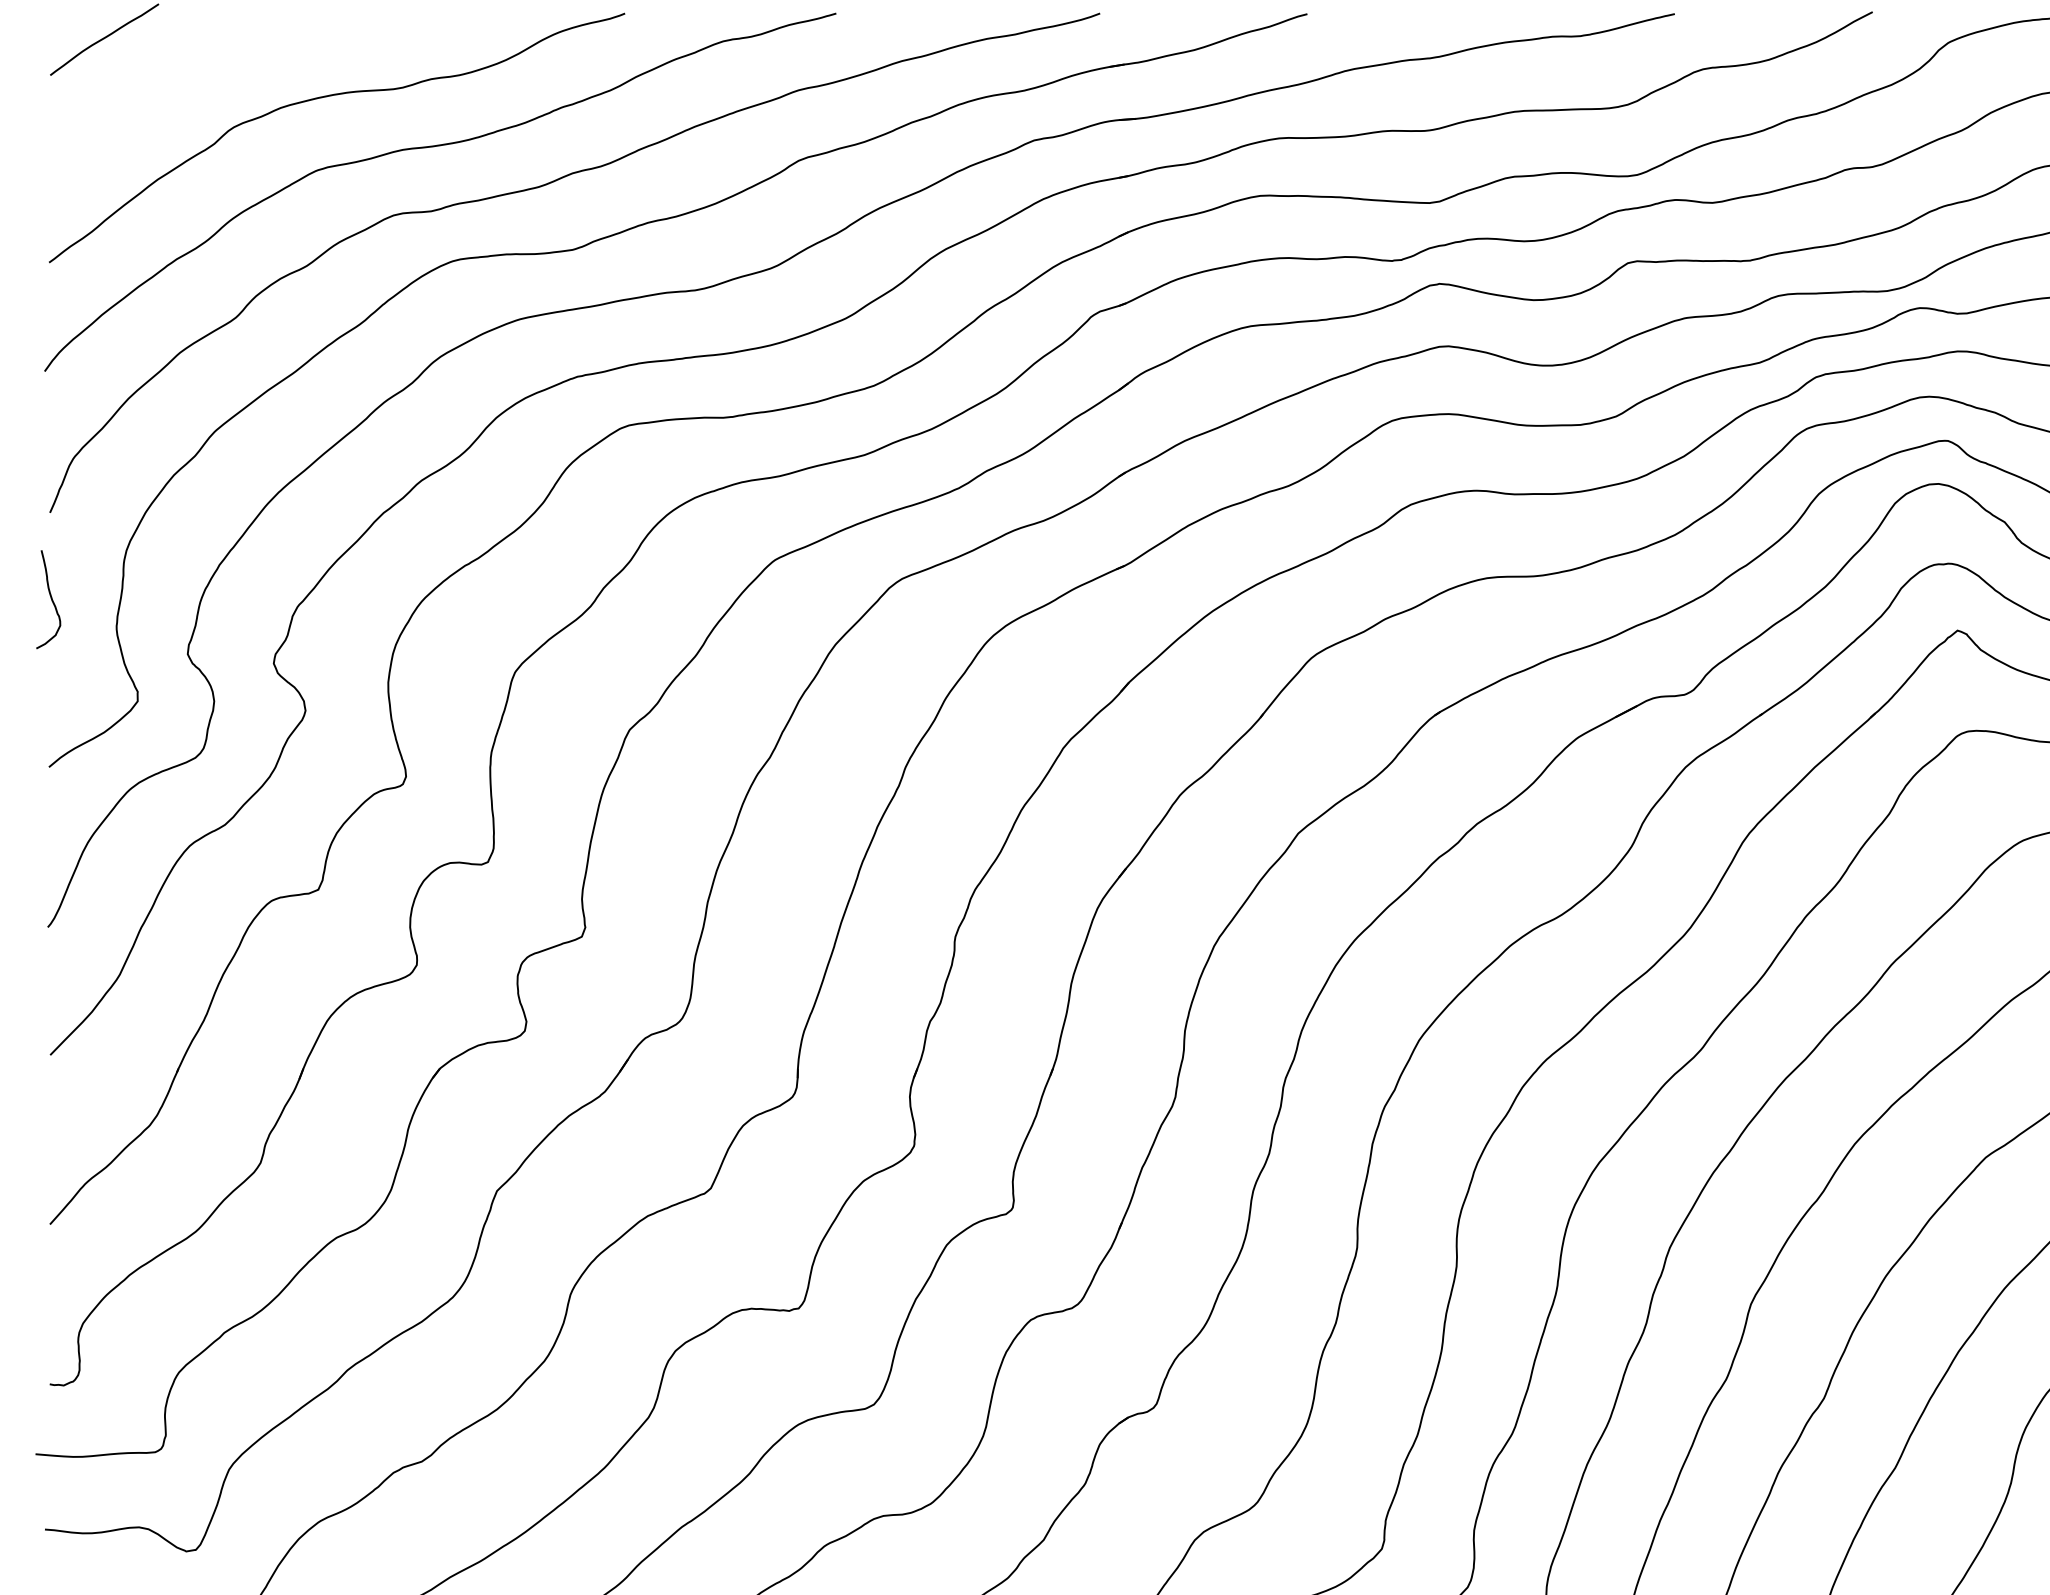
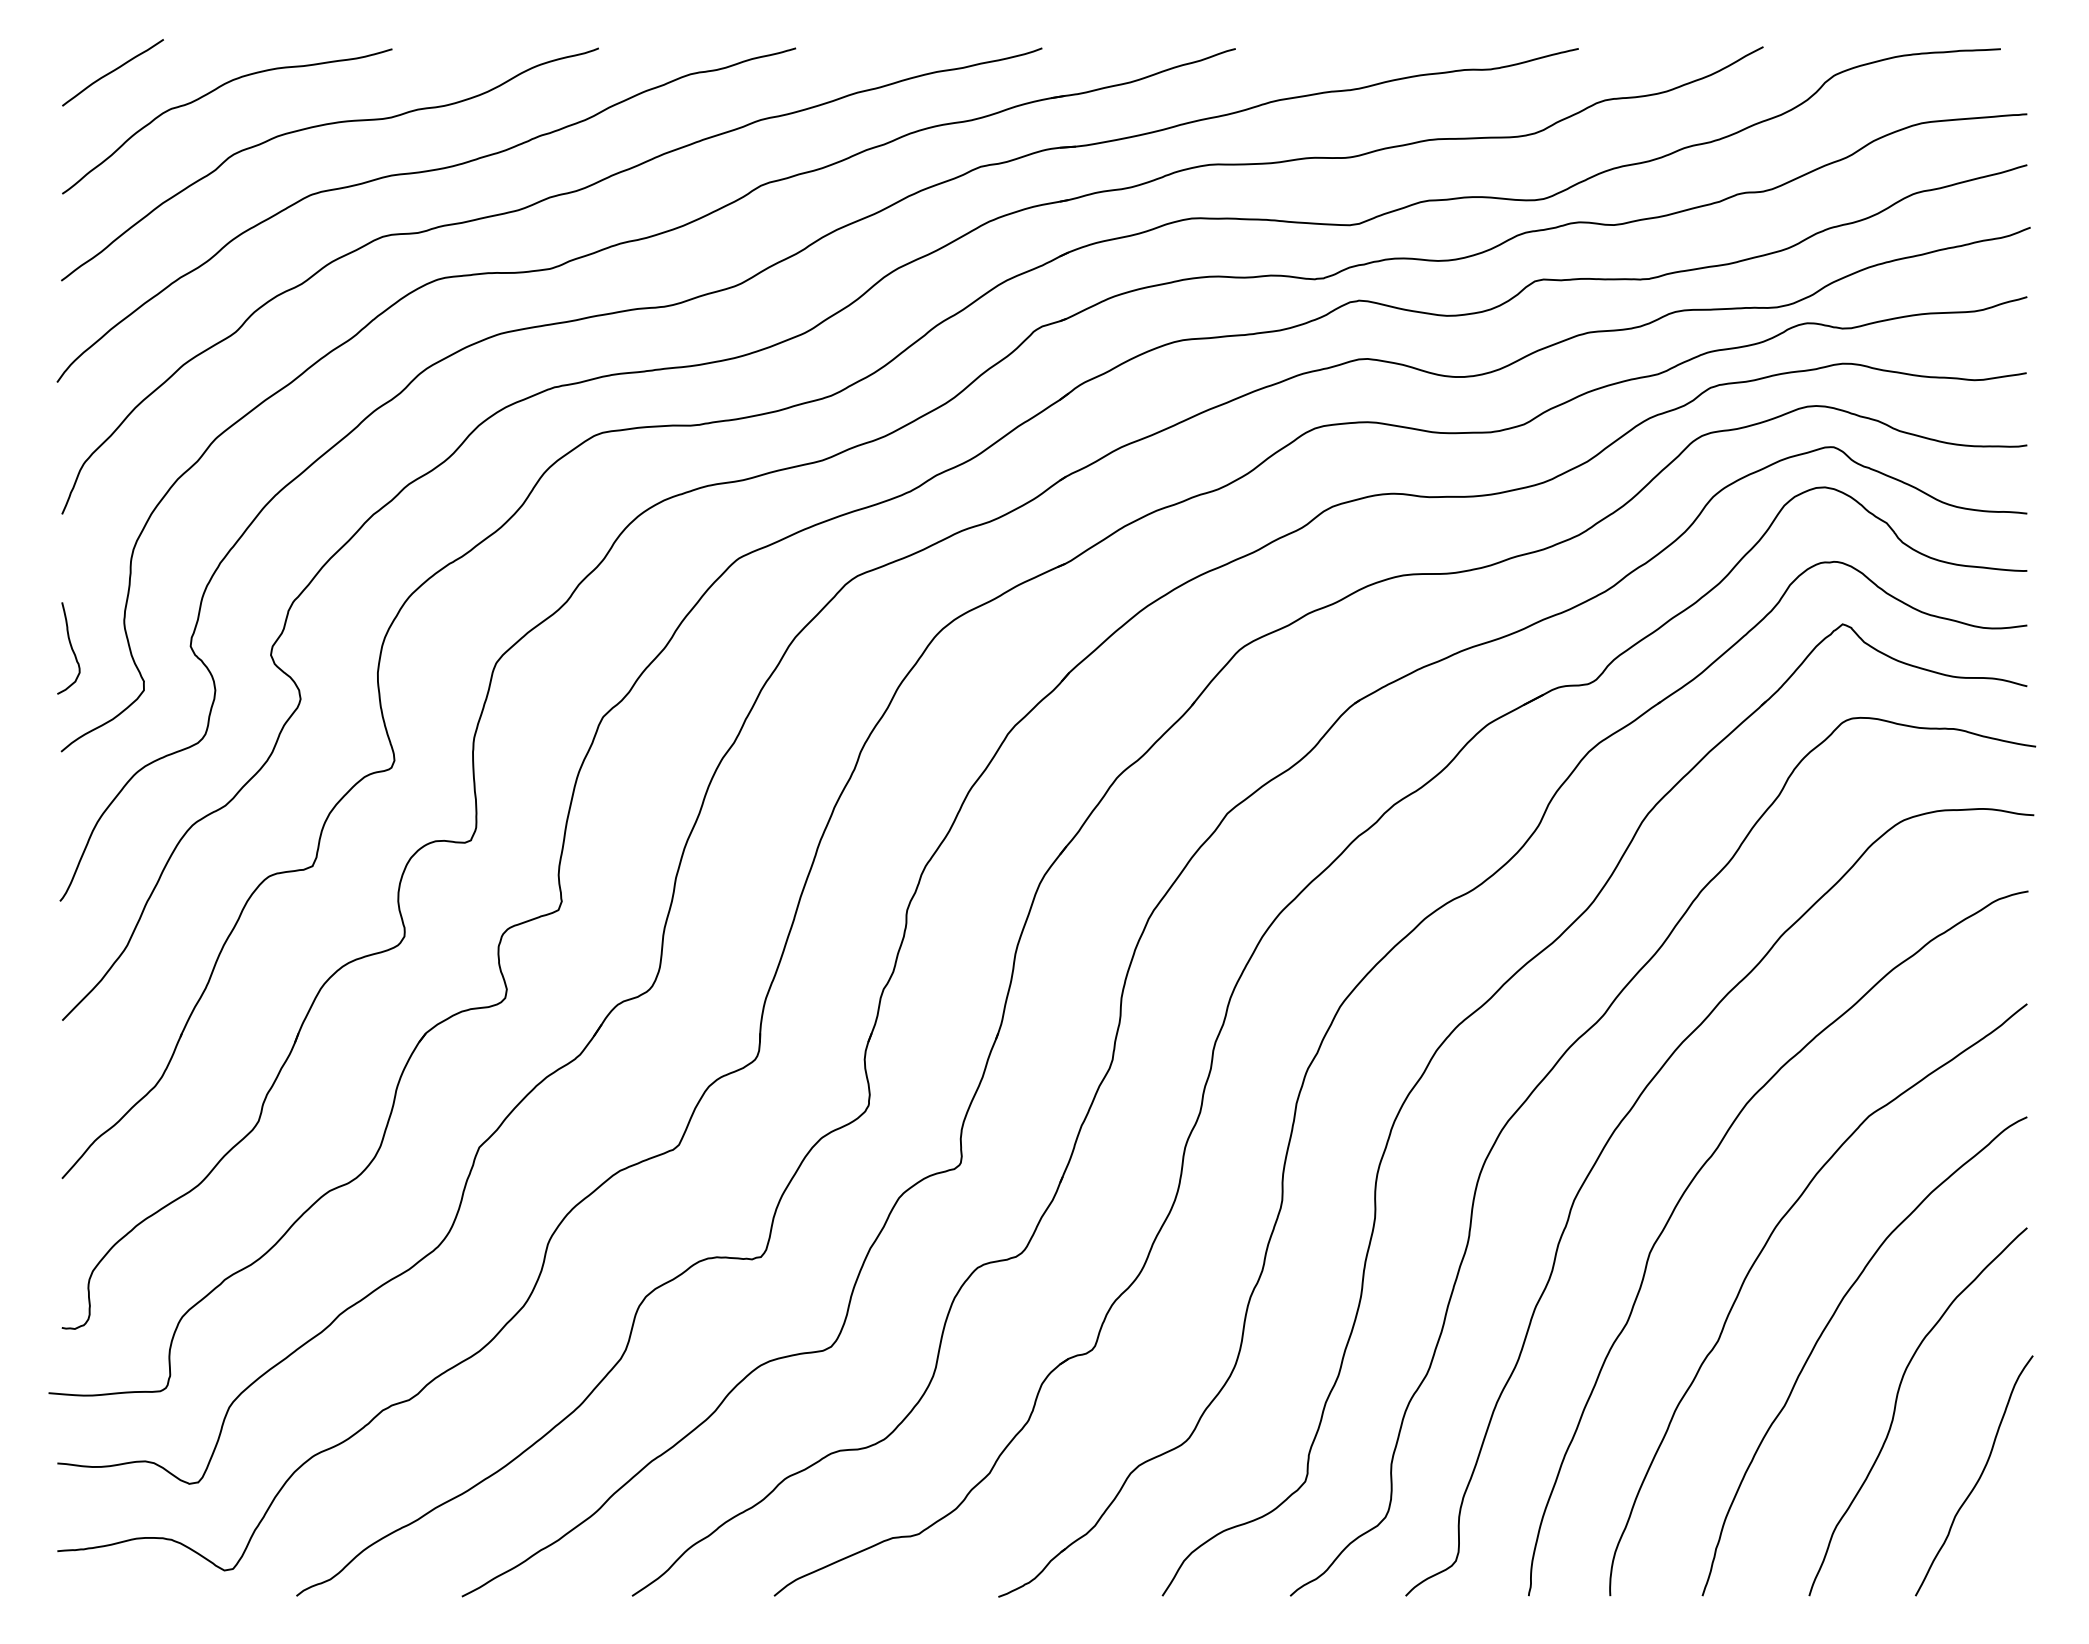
curve: (211, 60) -> (212, 92), added
curve: (50, 598) -> (70, 647), moved

